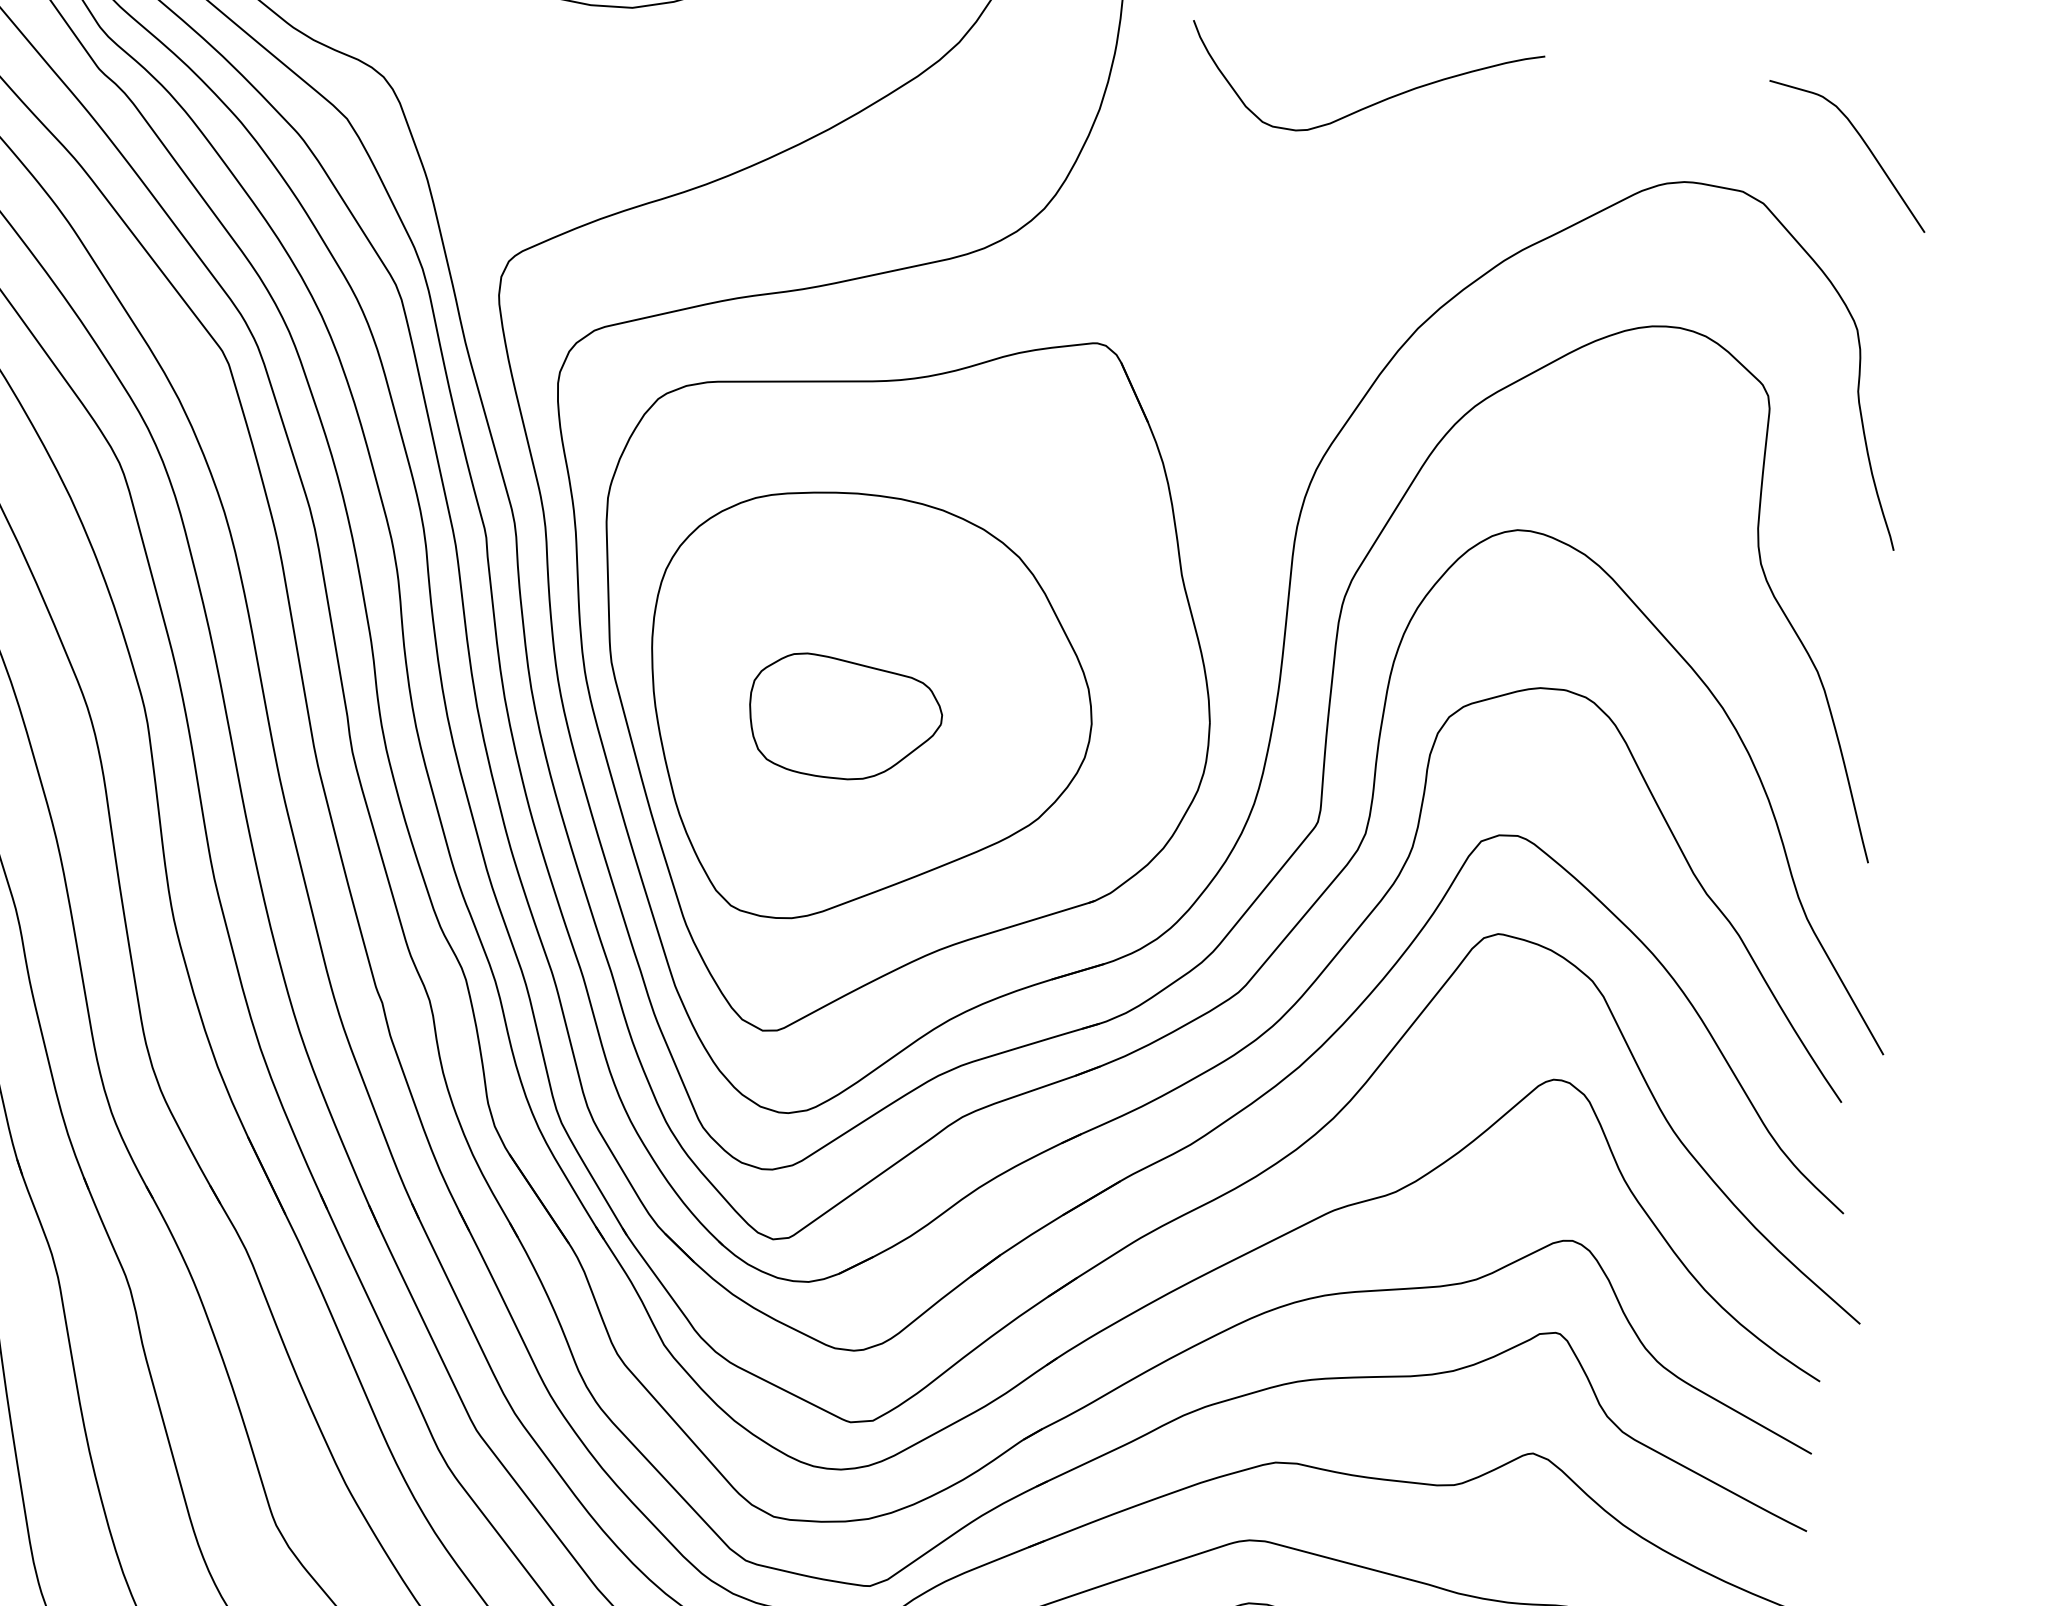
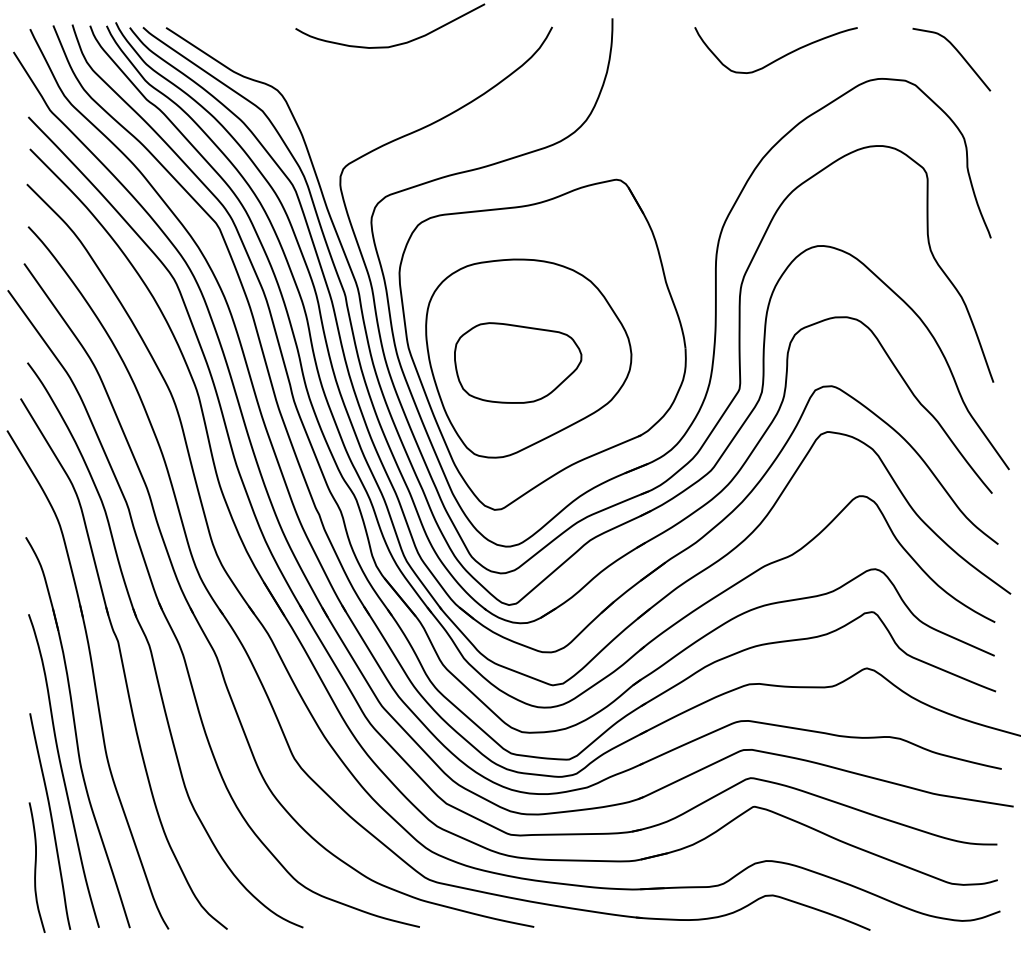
curve: (1369, 103) -> (779, 57), moved
part: (845, 717) -> (518, 362), size x1.43

